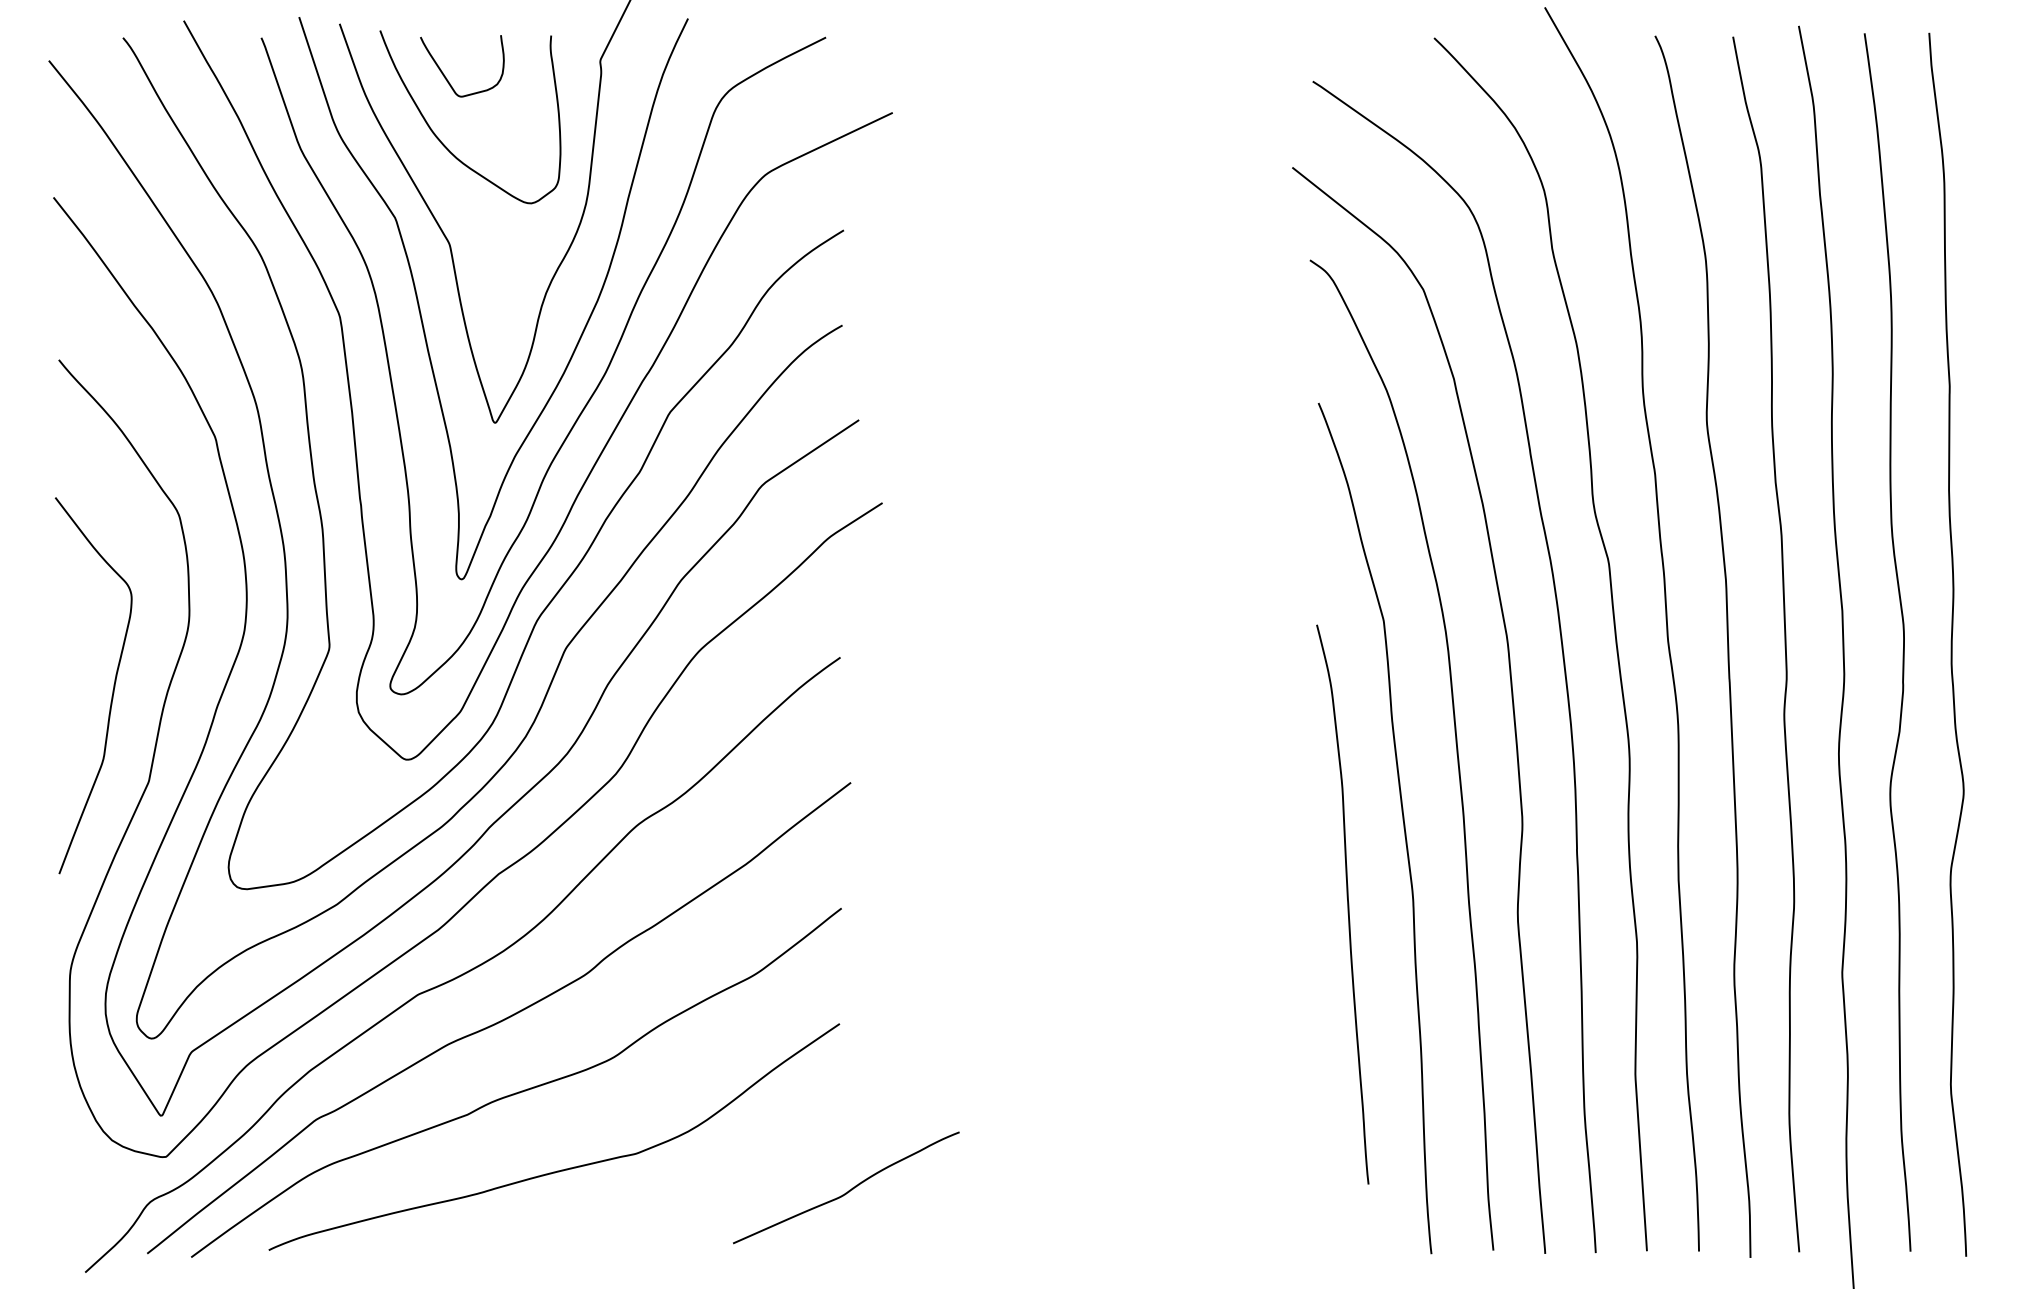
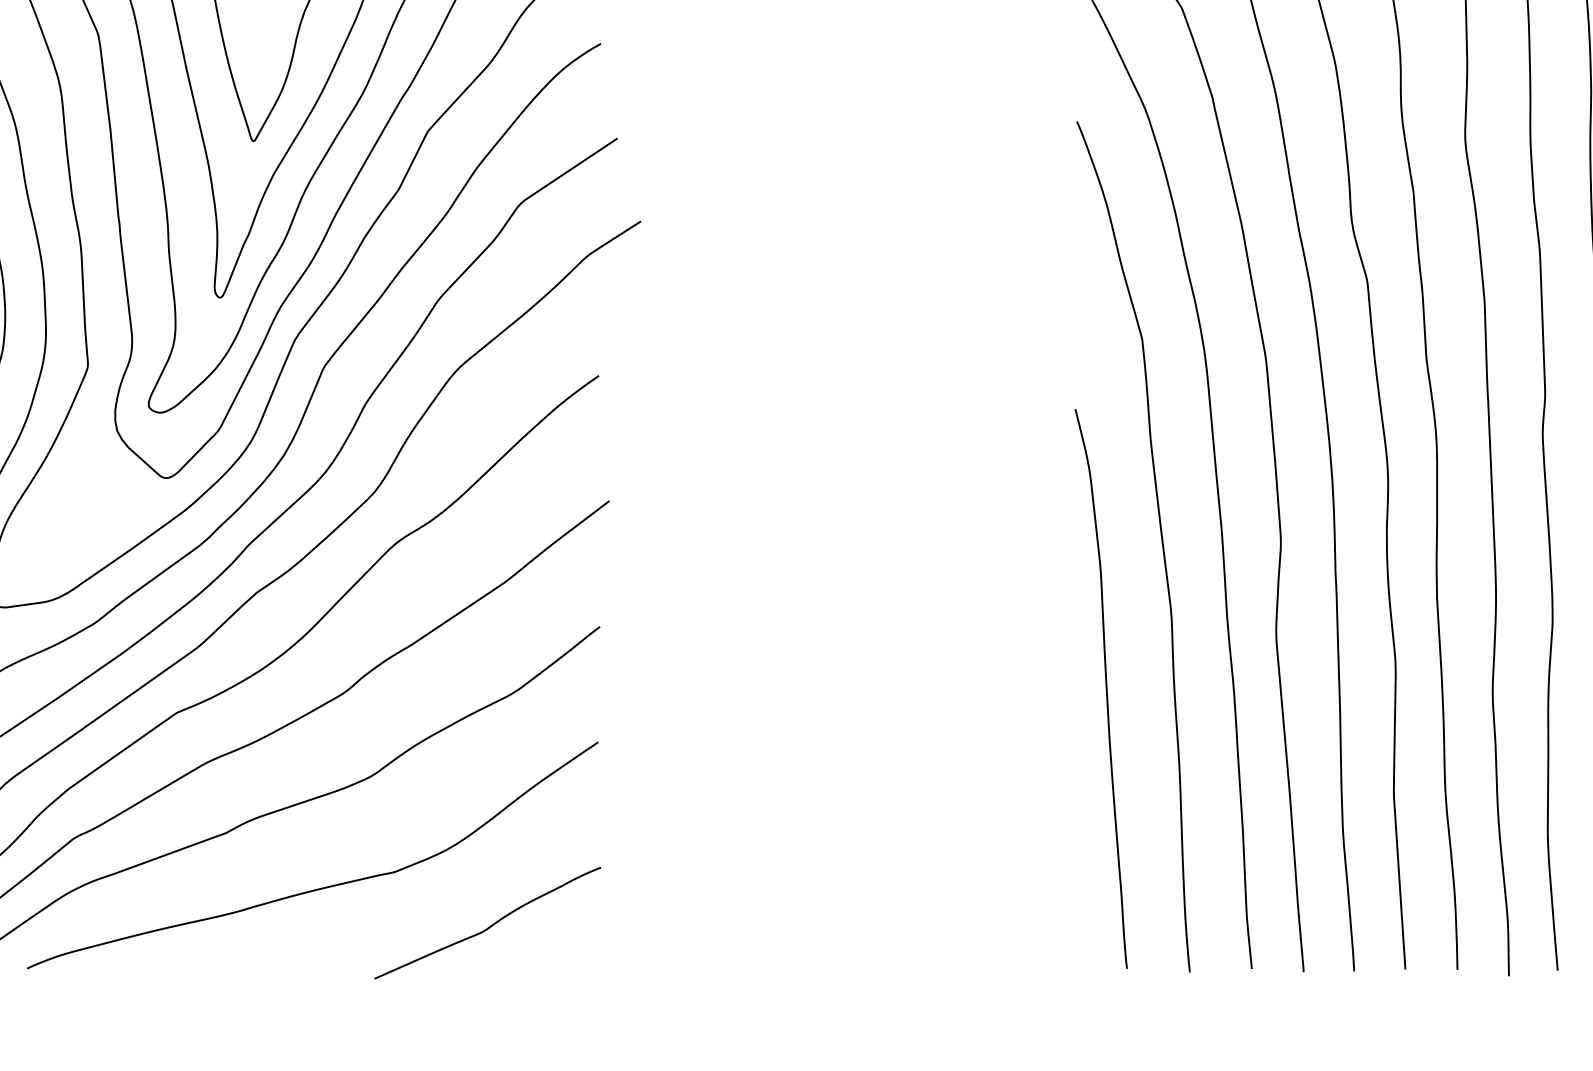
curve: (1347, 904) -> (1105, 688), moved
curve: (849, 1189) -> (490, 924), moved

